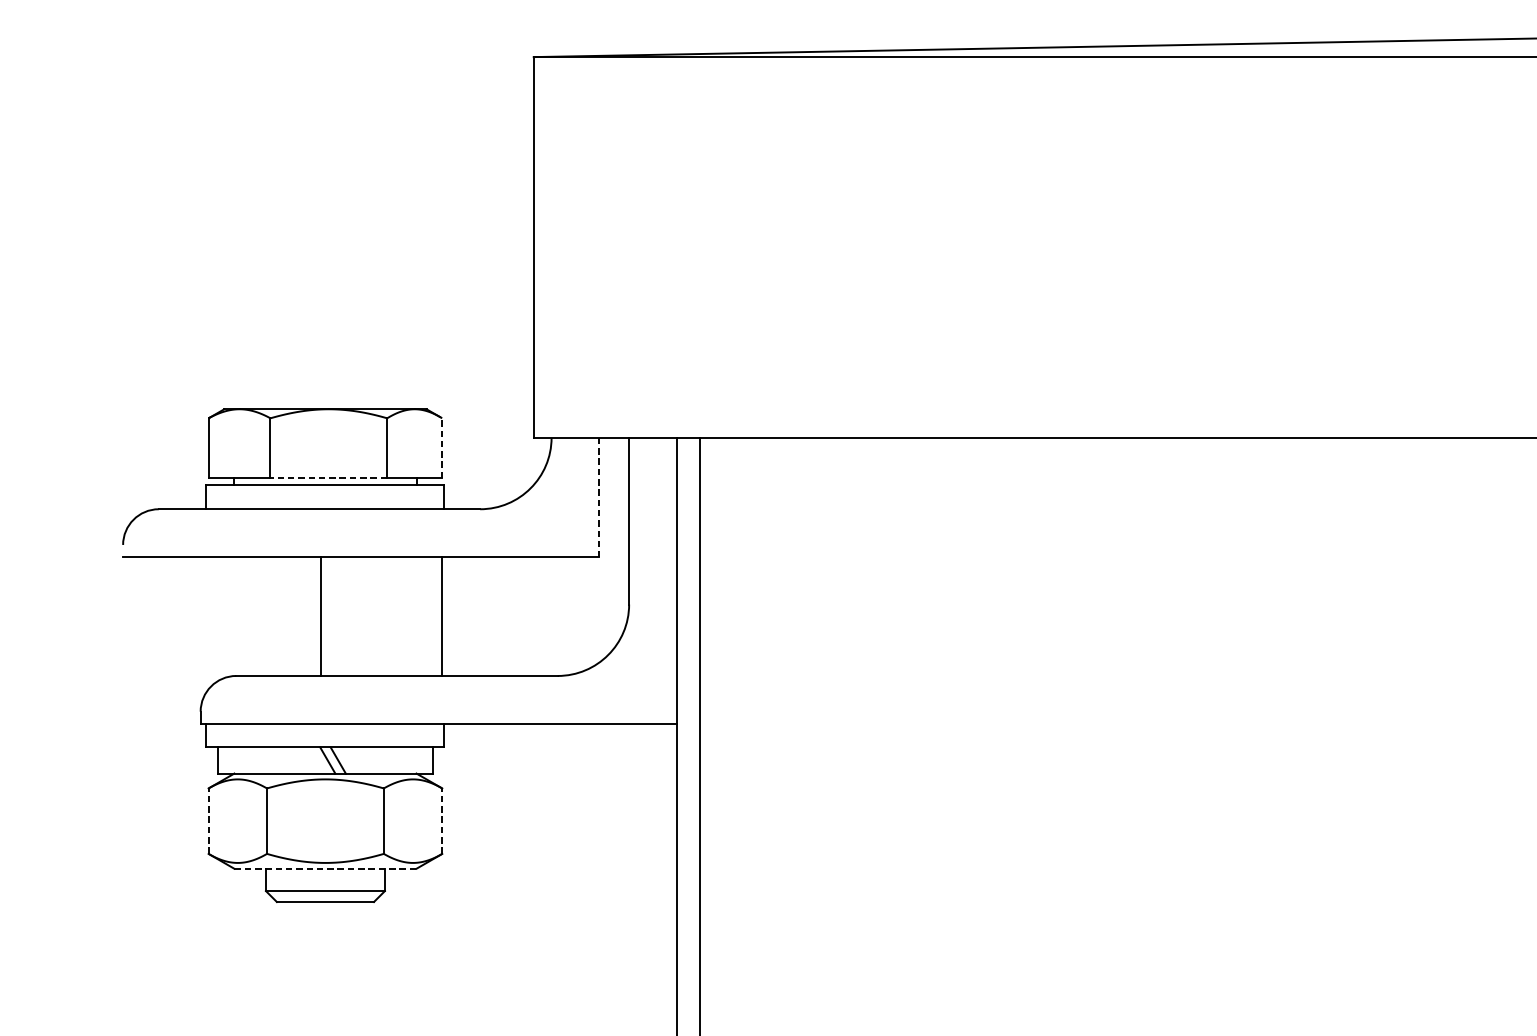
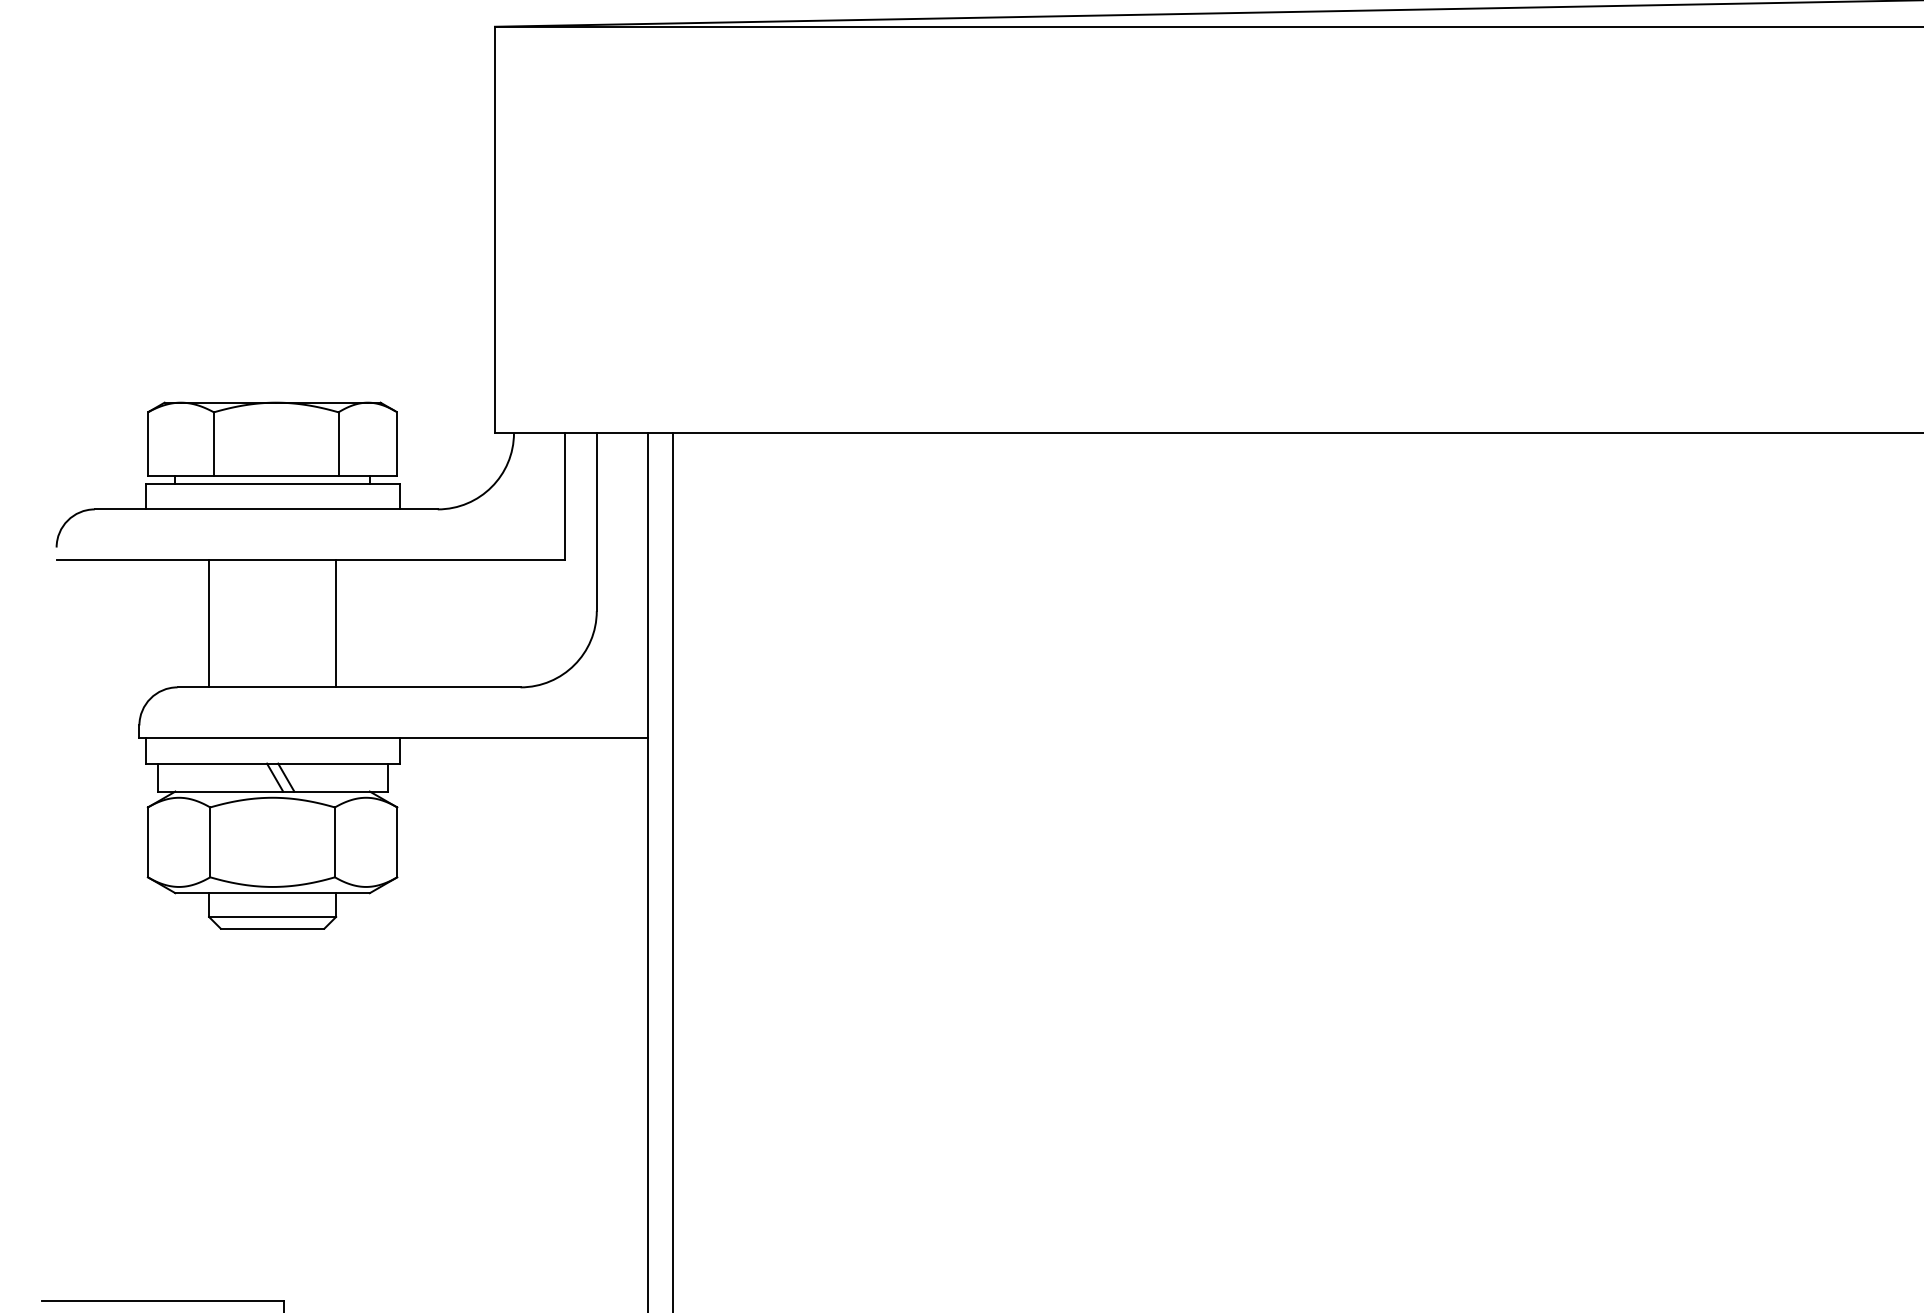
line: (442, 447) -> (397, 443), dashed -> solid
line: (328, 478) -> (275, 476), dashed -> solid
line: (598, 497) -> (564, 496), dashed -> solid
line: (321, 616) -> (209, 623), moved
line: (442, 616) -> (336, 623), moved
line: (208, 821) -> (147, 842), dashed -> solid
line: (442, 821) -> (397, 842), dashed -> solid
line: (326, 869) -> (273, 893), dashed -> solid

